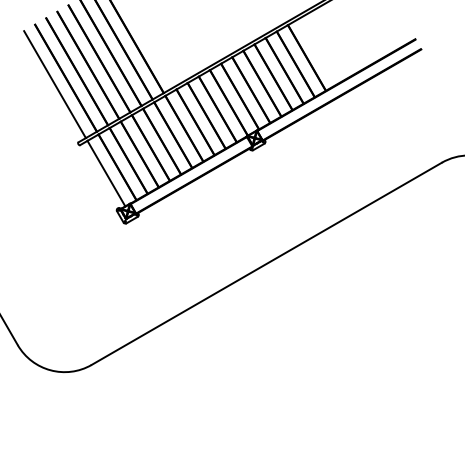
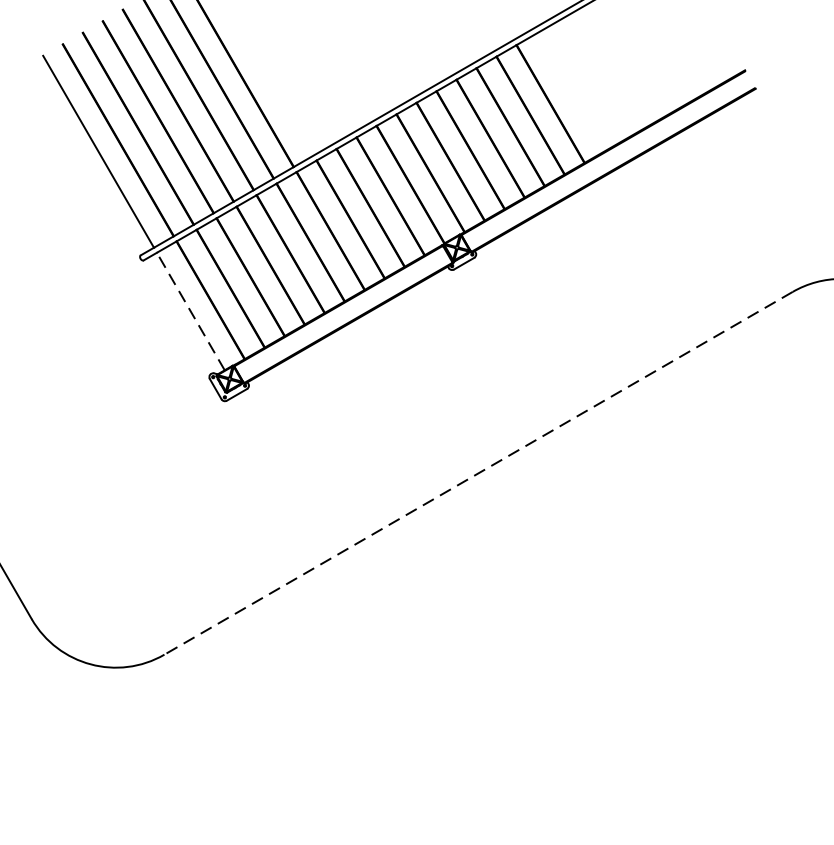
line: (106, 173) -> (190, 311), solid -> dashed
line: (266, 264) -> (477, 474), solid -> dashed

